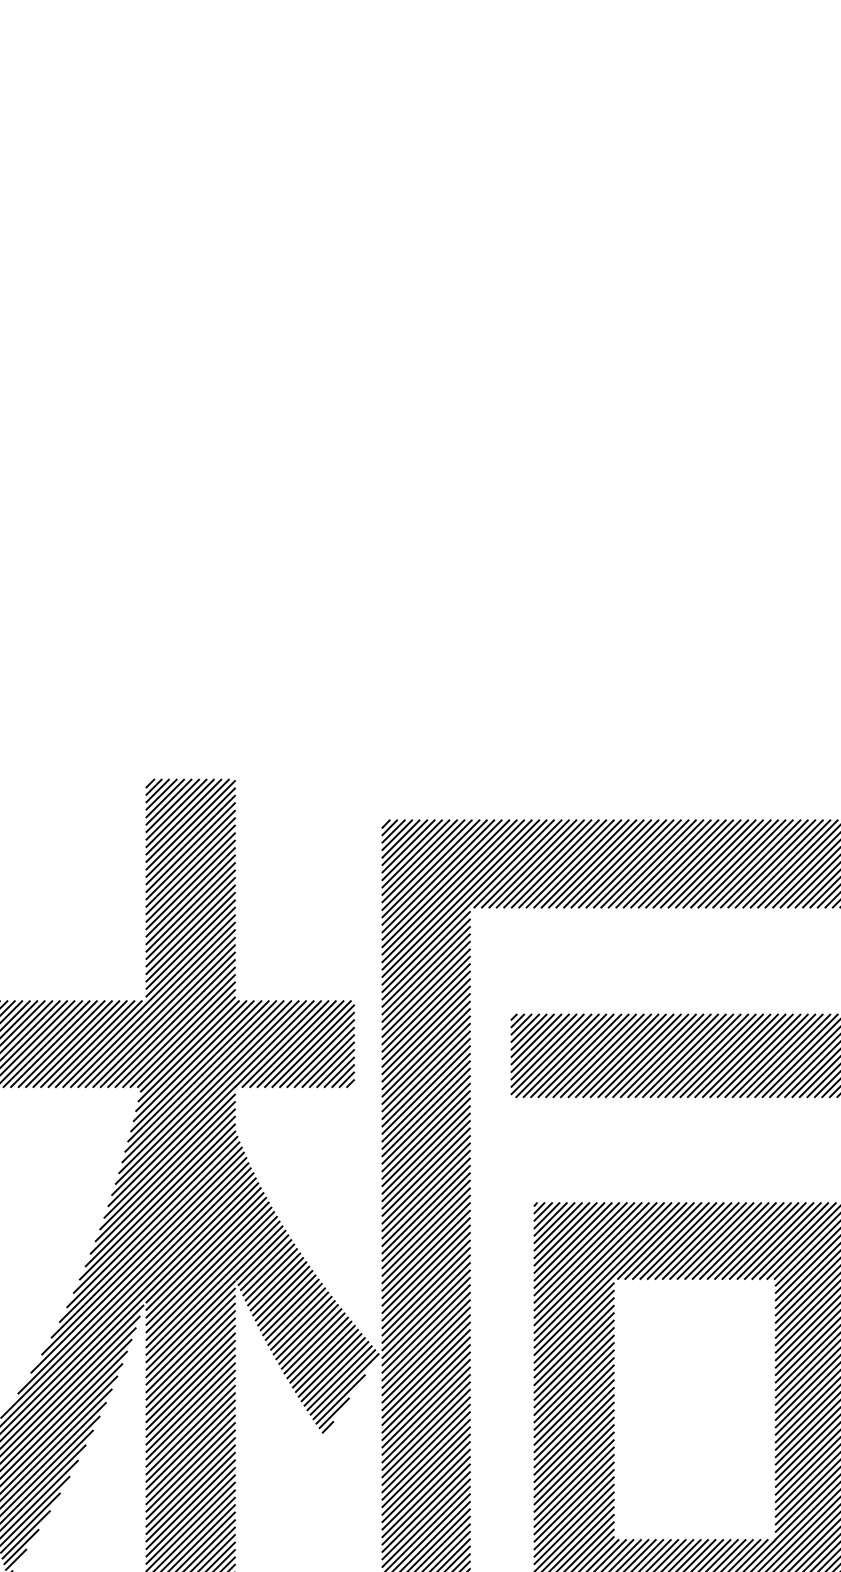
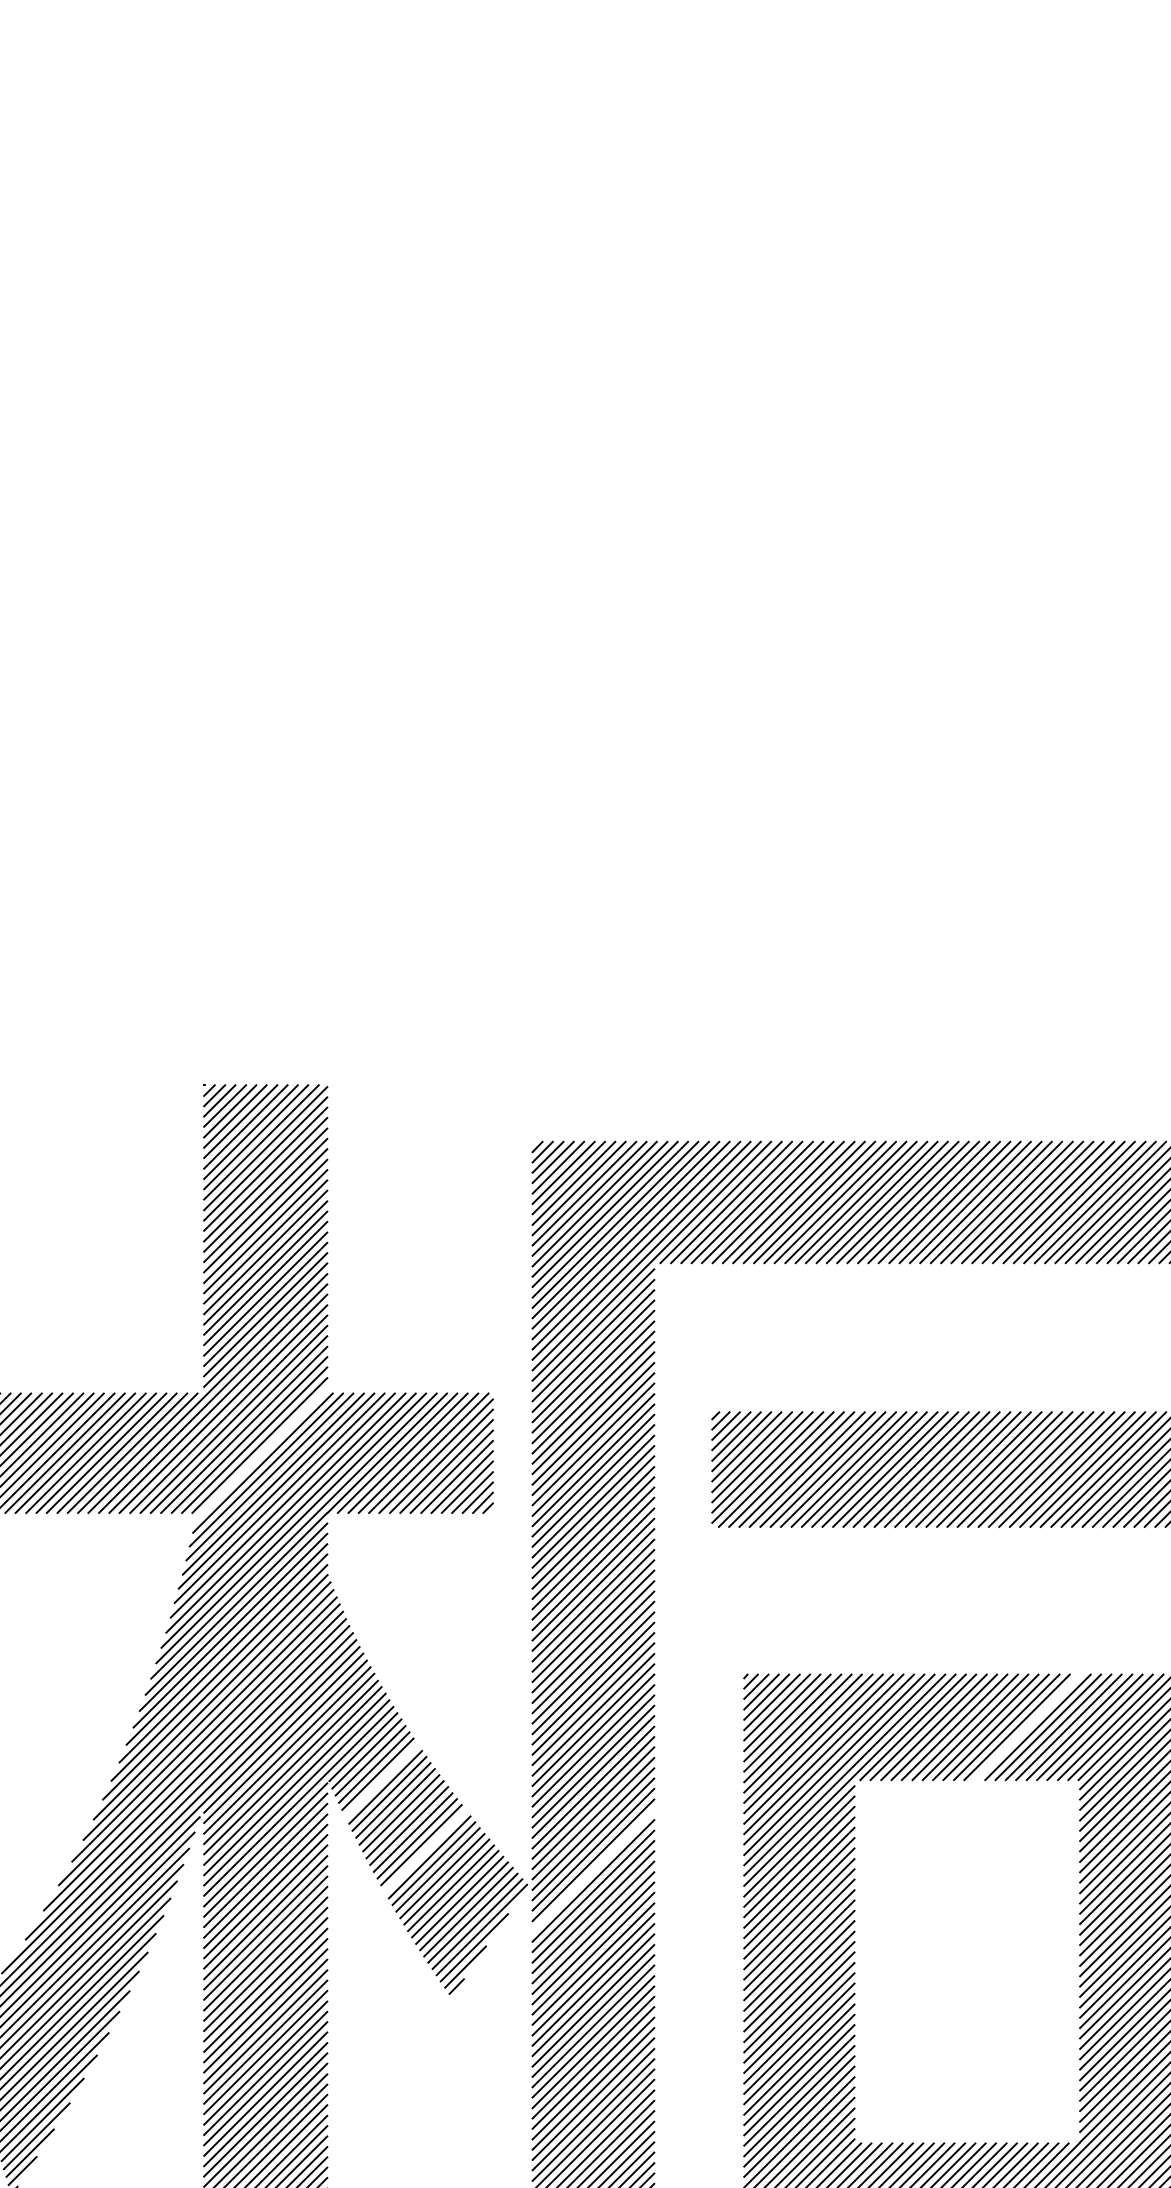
line: (187, 1044) -> (261, 1453), removed
line: (738, 1241) -> (1027, 1727), removed
line: (273, 1279) -> (381, 1780), removed
line: (305, 1329) -> (425, 1850), removed
line: (426, 1343) -> (593, 1870), removed

